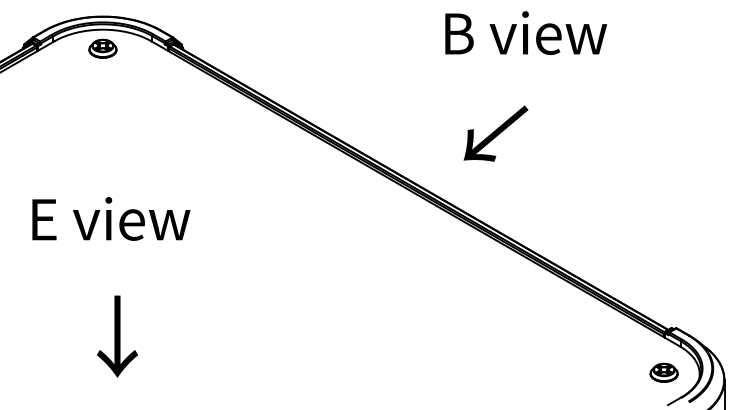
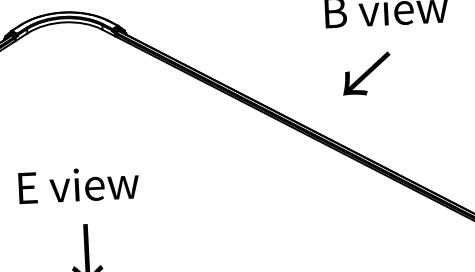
part: (102, 48) -> (64, 36), removed
text: (495, 133) -> (366, 73), moved
text: (111, 218) -> (78, 184), moved

